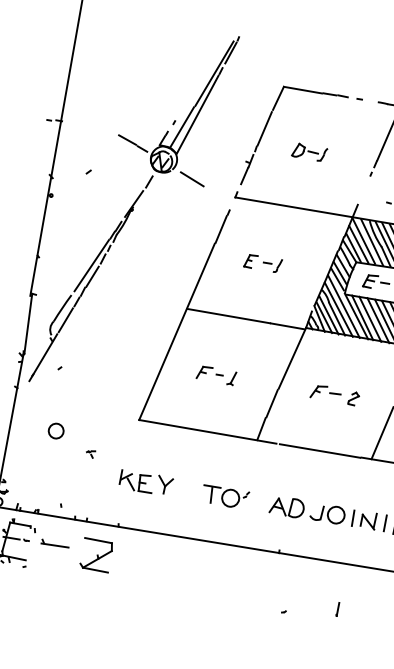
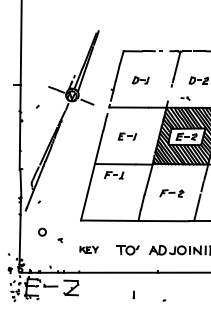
part: (217, 375) -> (114, 175), moved
part: (144, 482) -> (88, 249), size x0.7
part: (337, 608) -> (133, 294), moved

